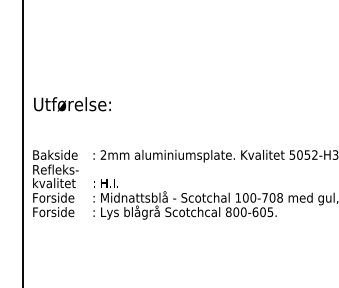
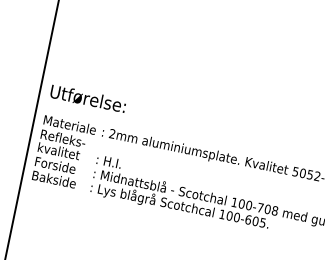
text: (72, 104) -> (88, 98), moved
text: (60, 154) -> (70, 124), Bakside -> Materiale
text: (55, 212) -> (54, 179), Forside -> Bakside
text: (228, 212) -> (222, 214), 800-605. -> 100-605.

